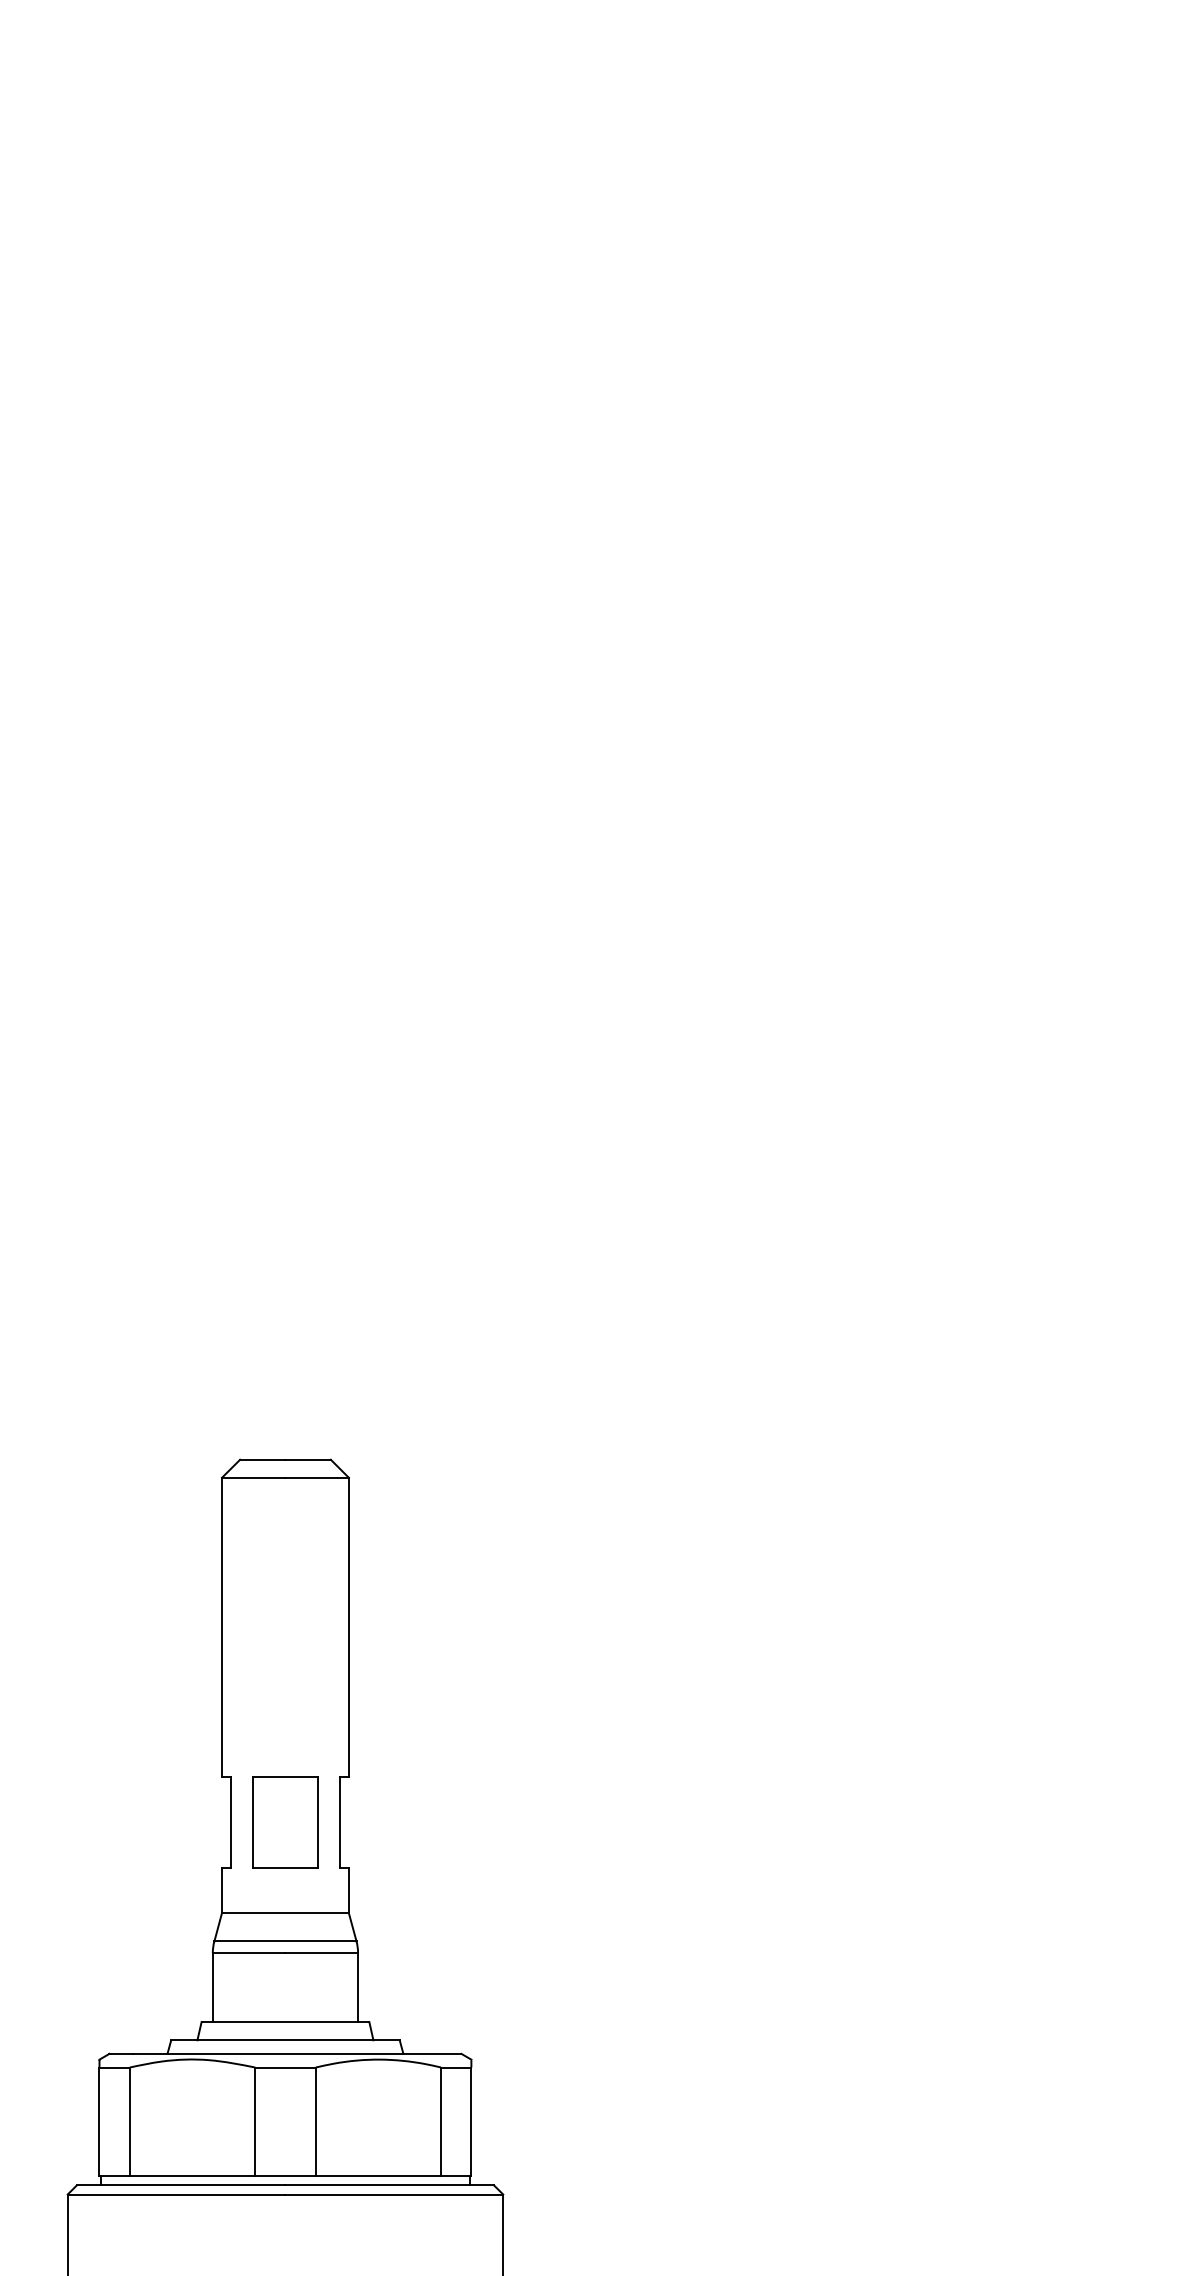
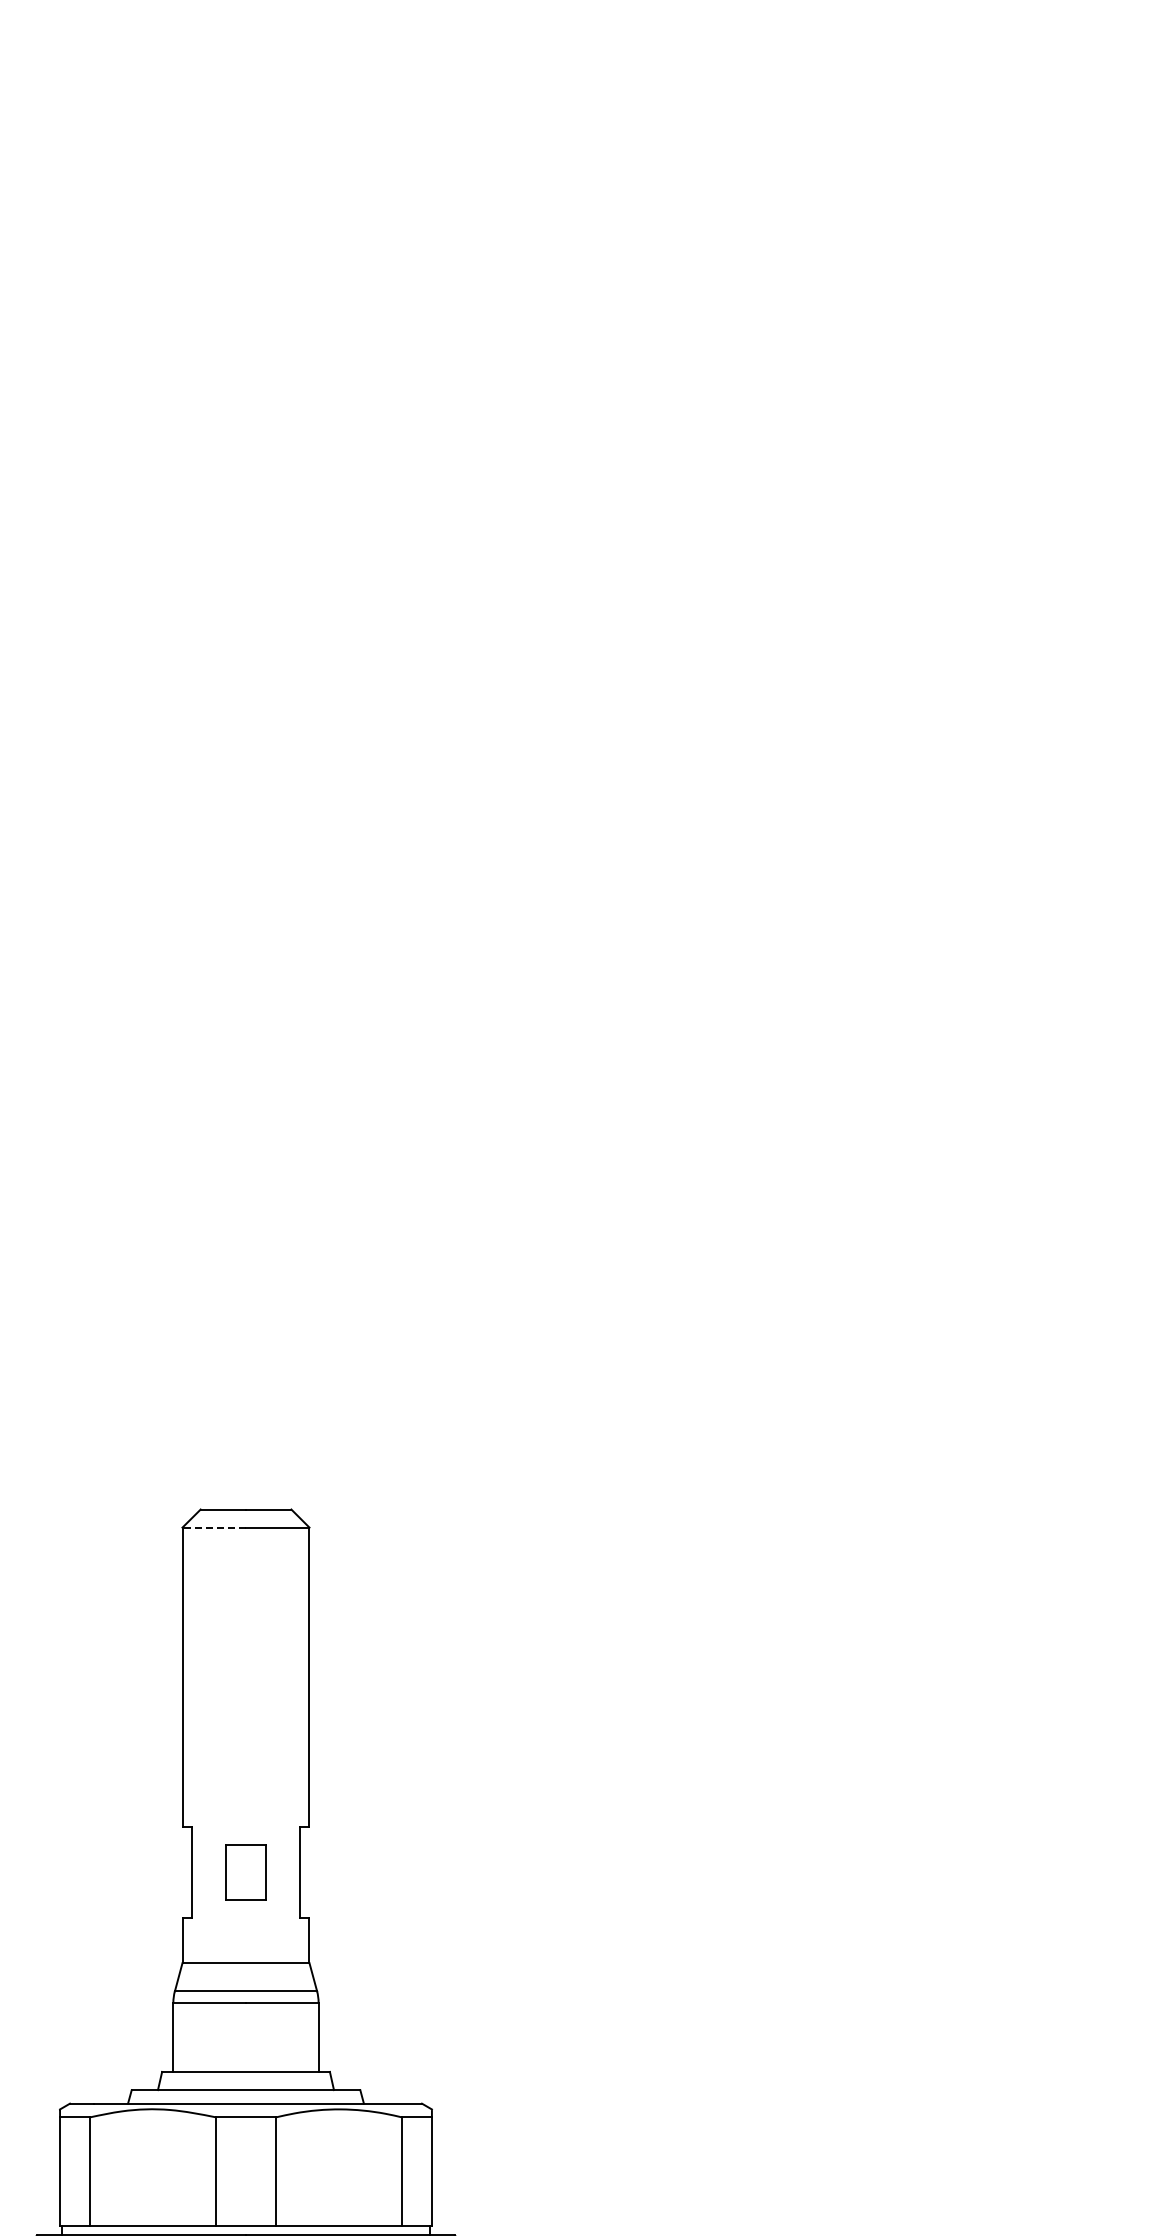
line: (253, 1477) -> (214, 1527), solid -> dashed
part: (285, 1822) -> (246, 1872), size x0.6

